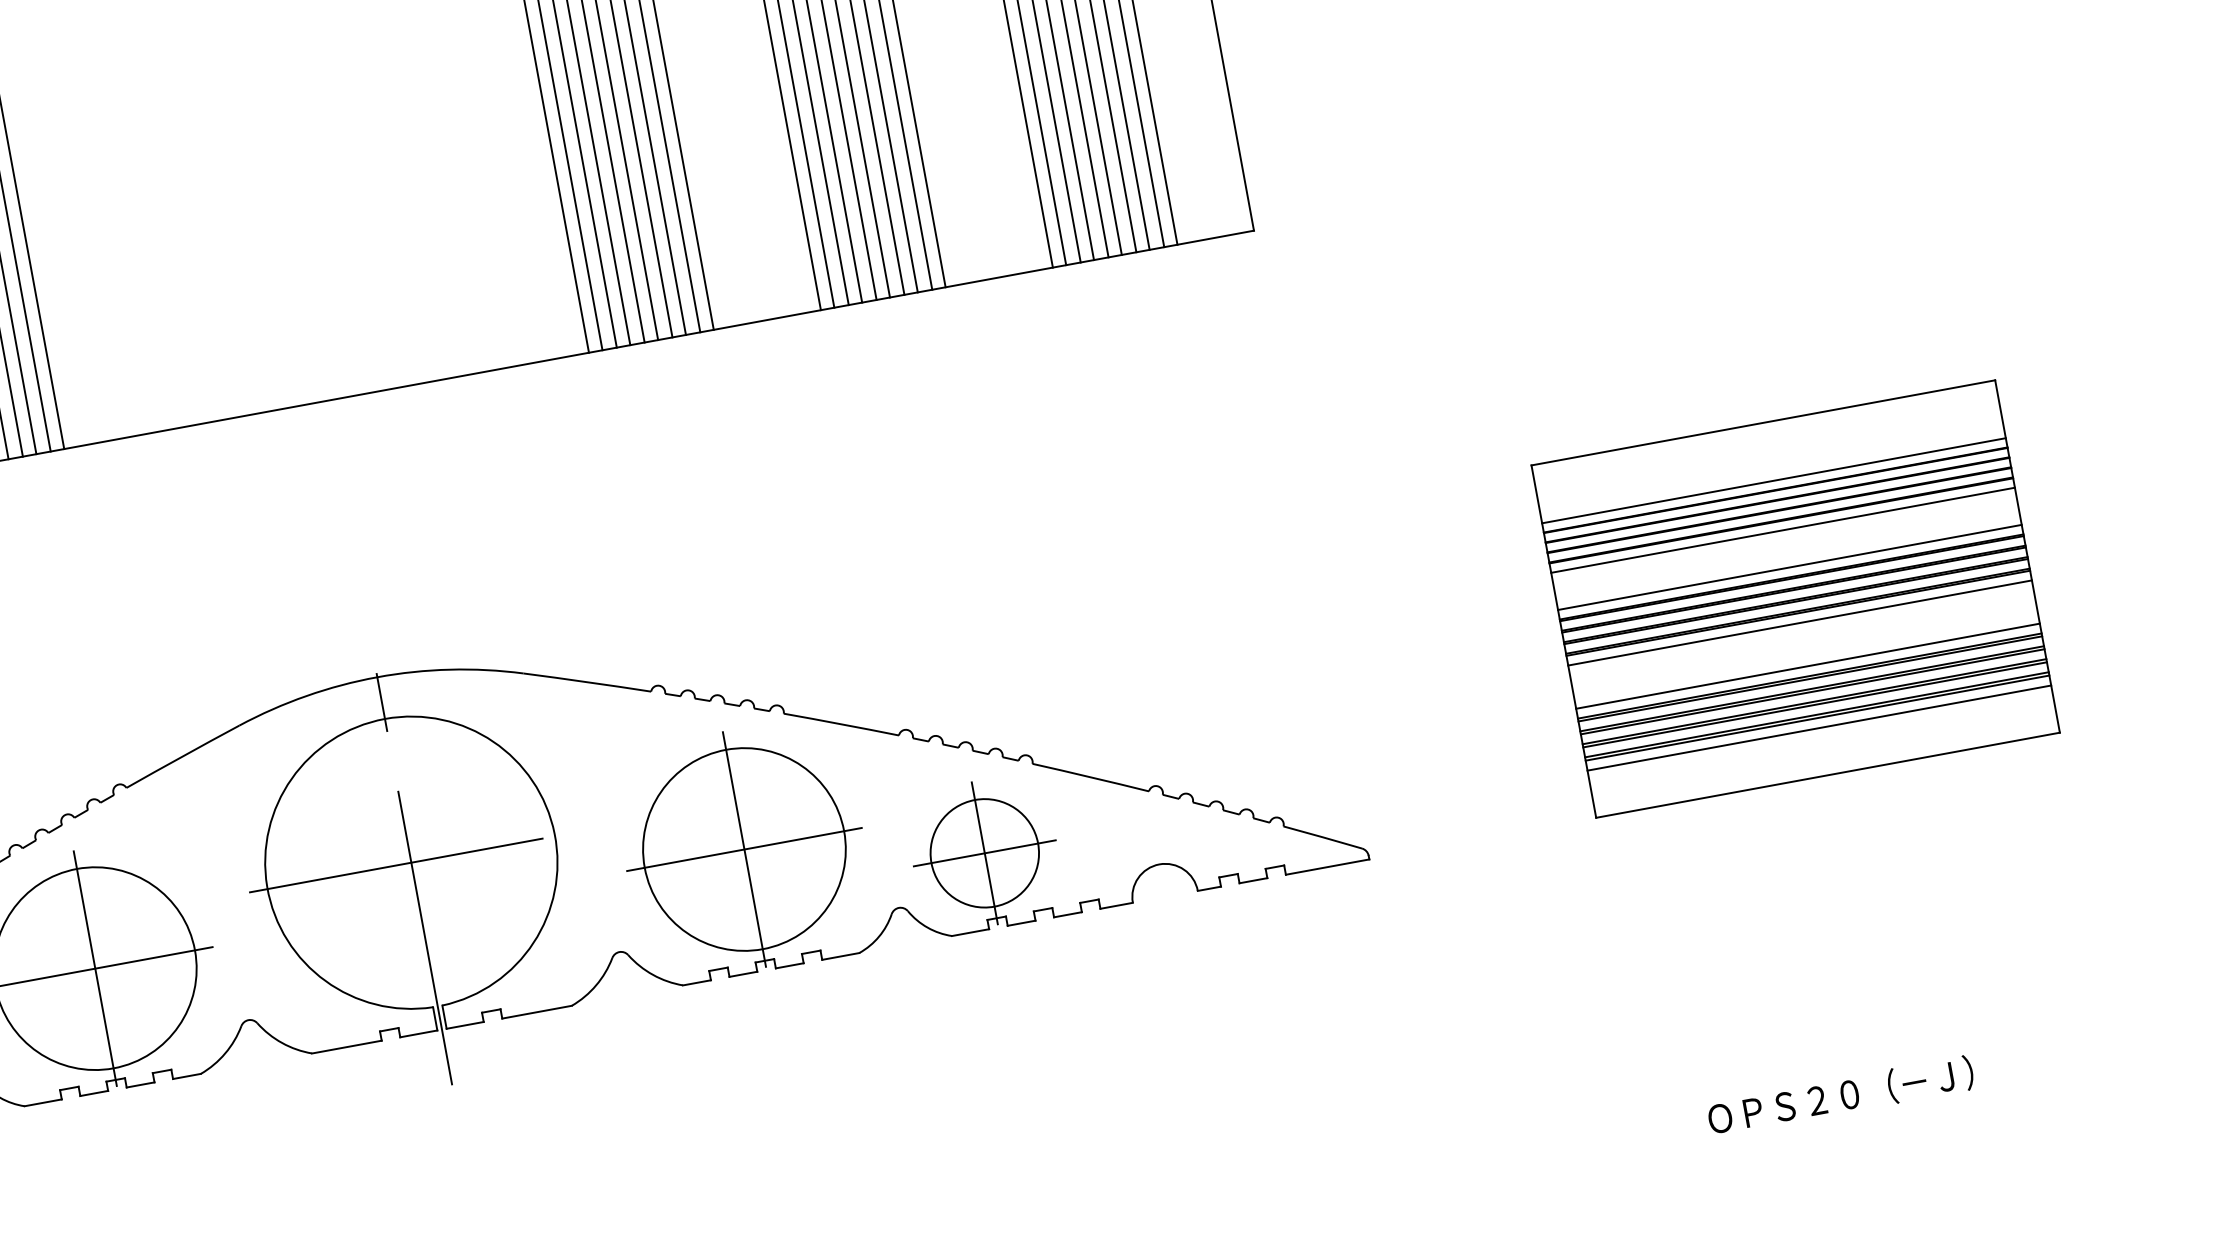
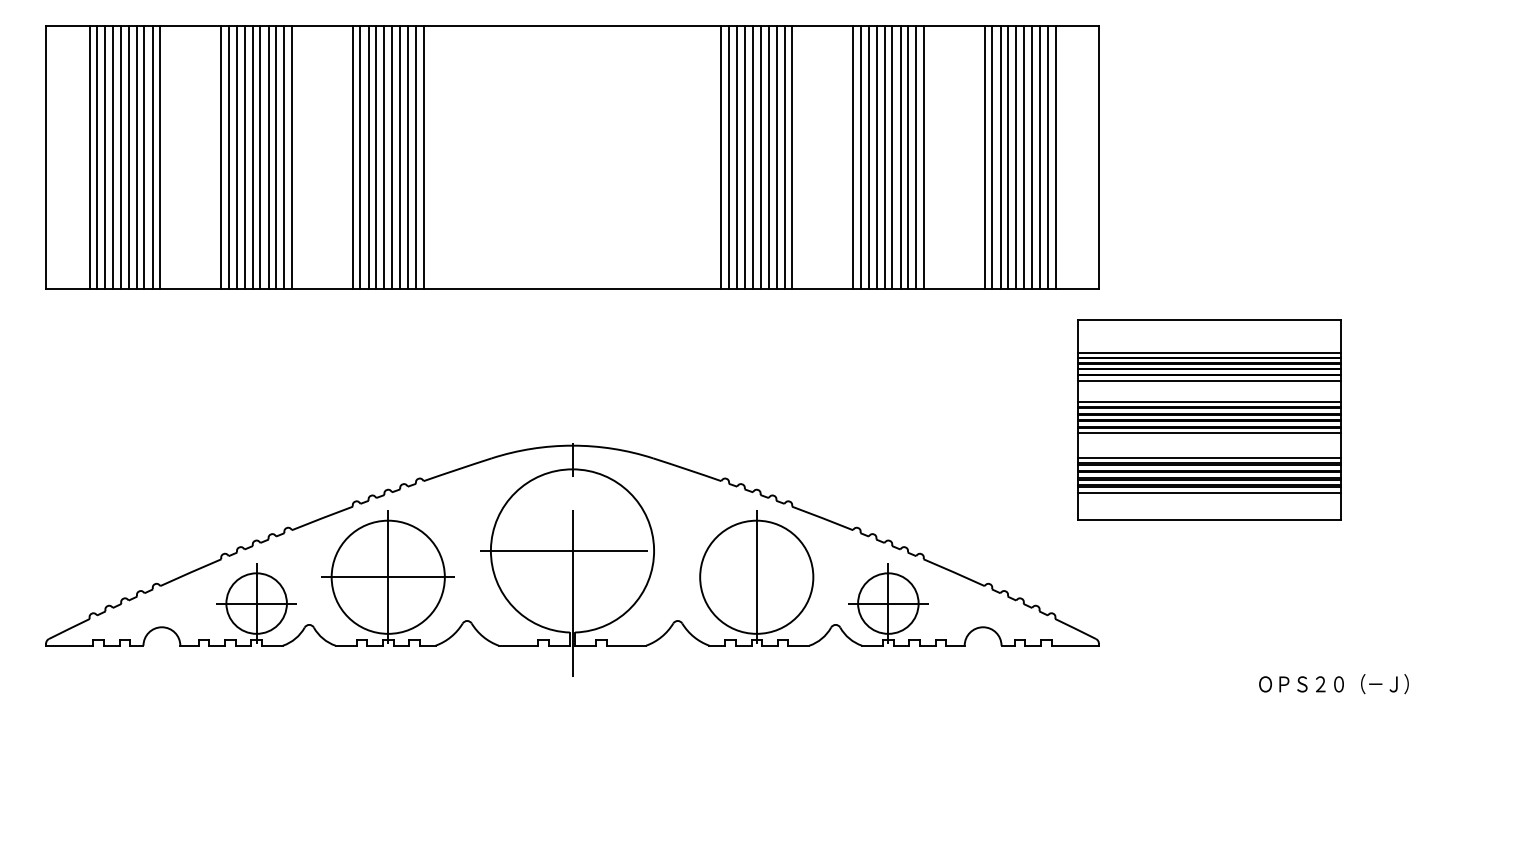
part: (1796, 598) -> (1209, 419), moved
line: (744, 849) -> (756, 577), removed
text: (1840, 1096) -> (1333, 684), moved

